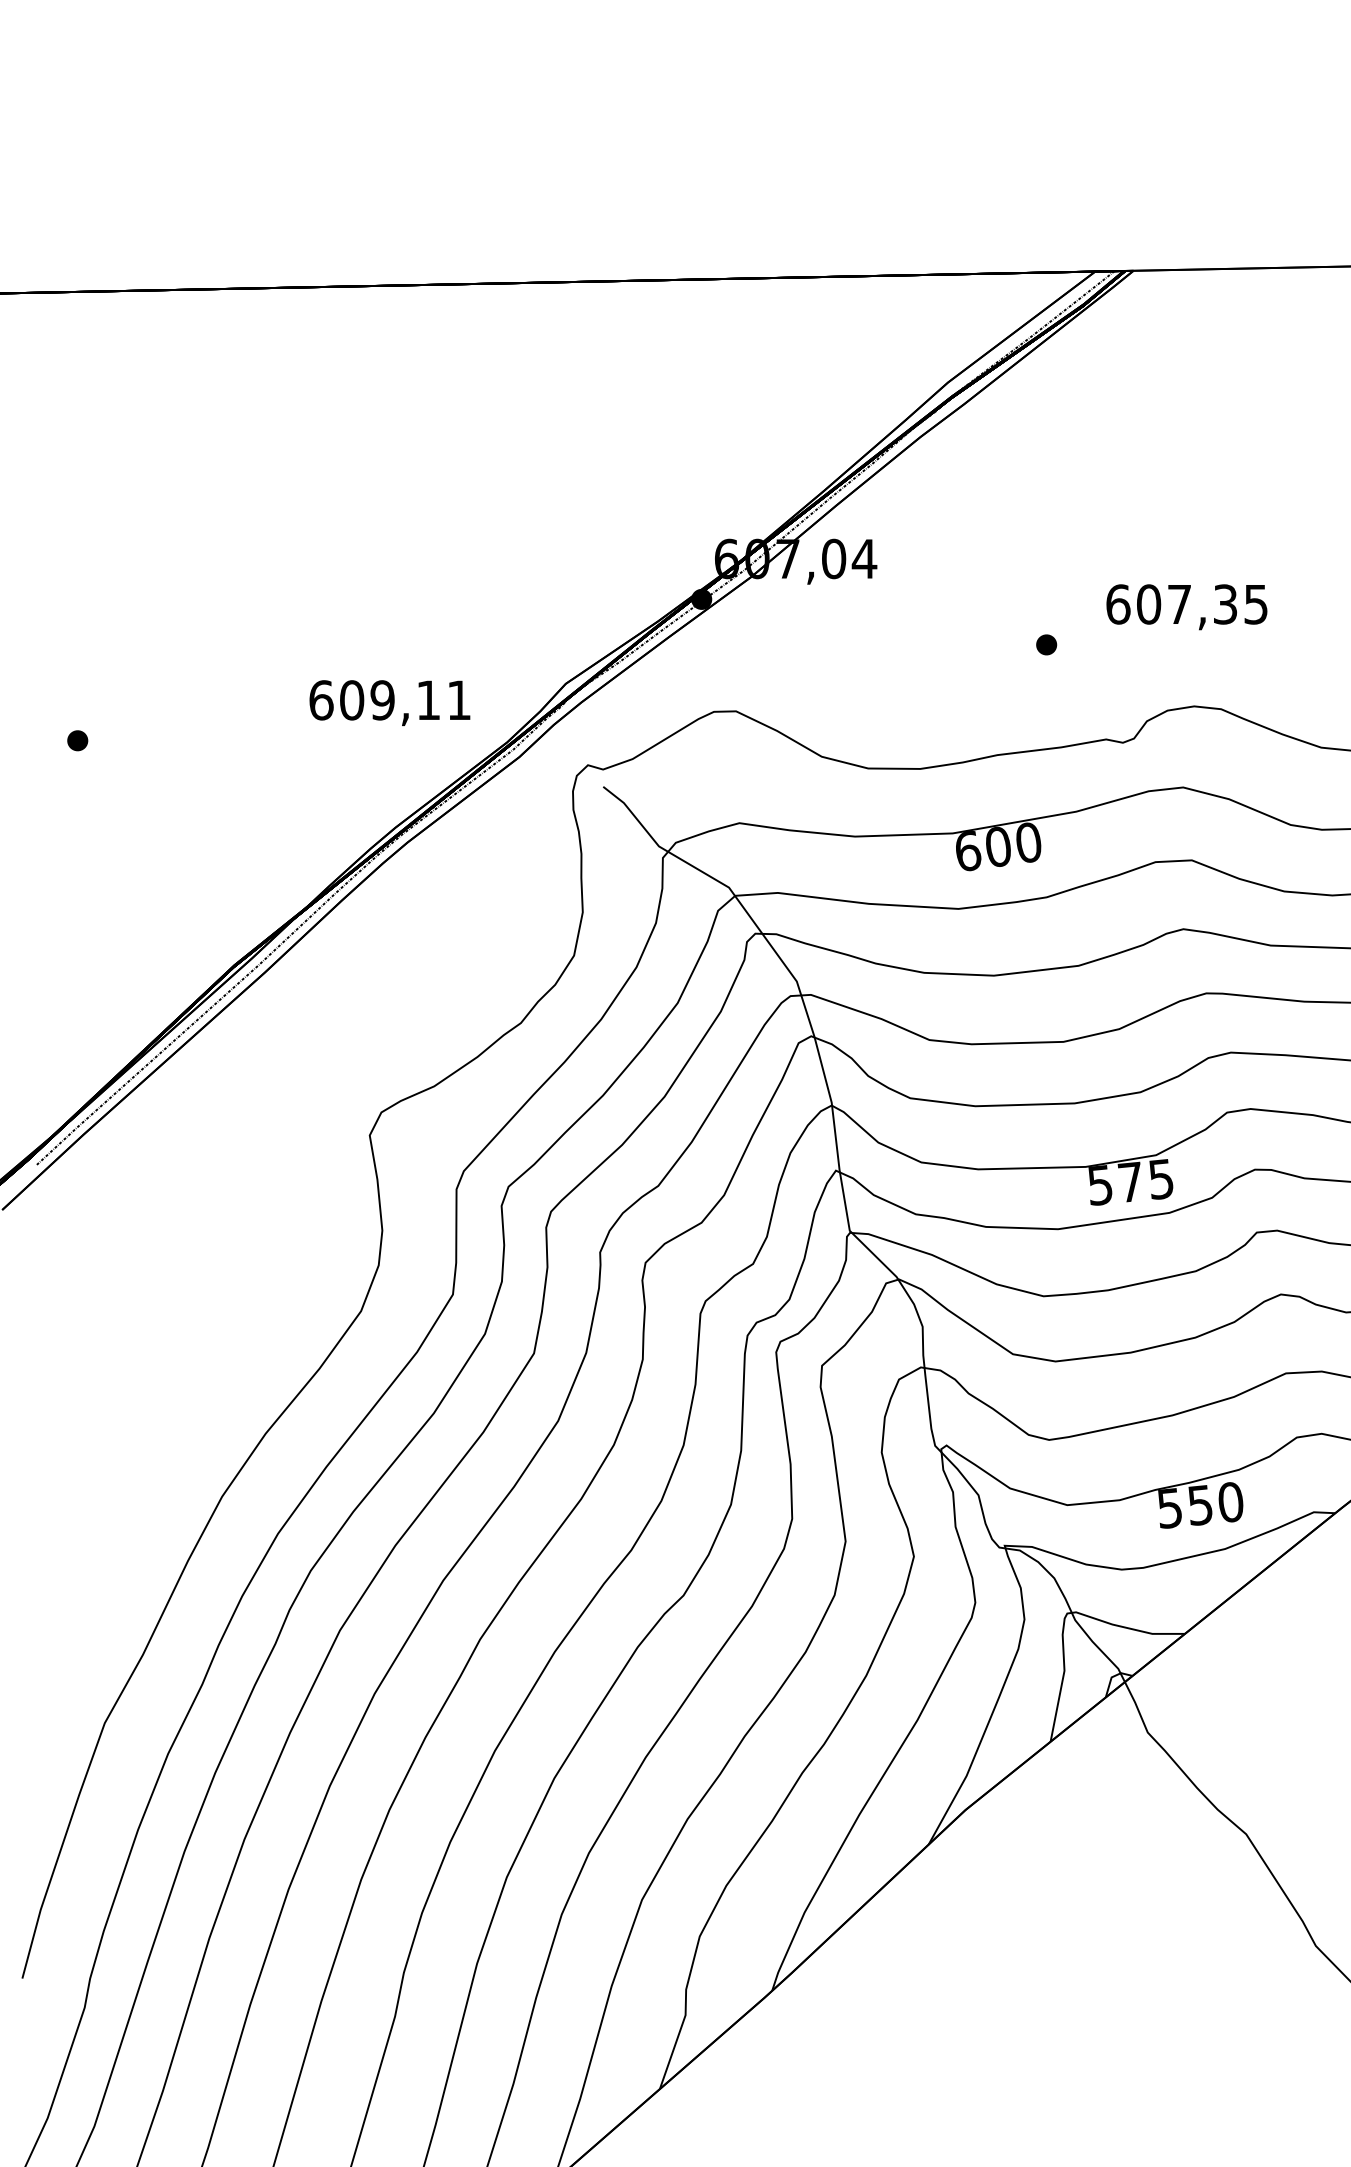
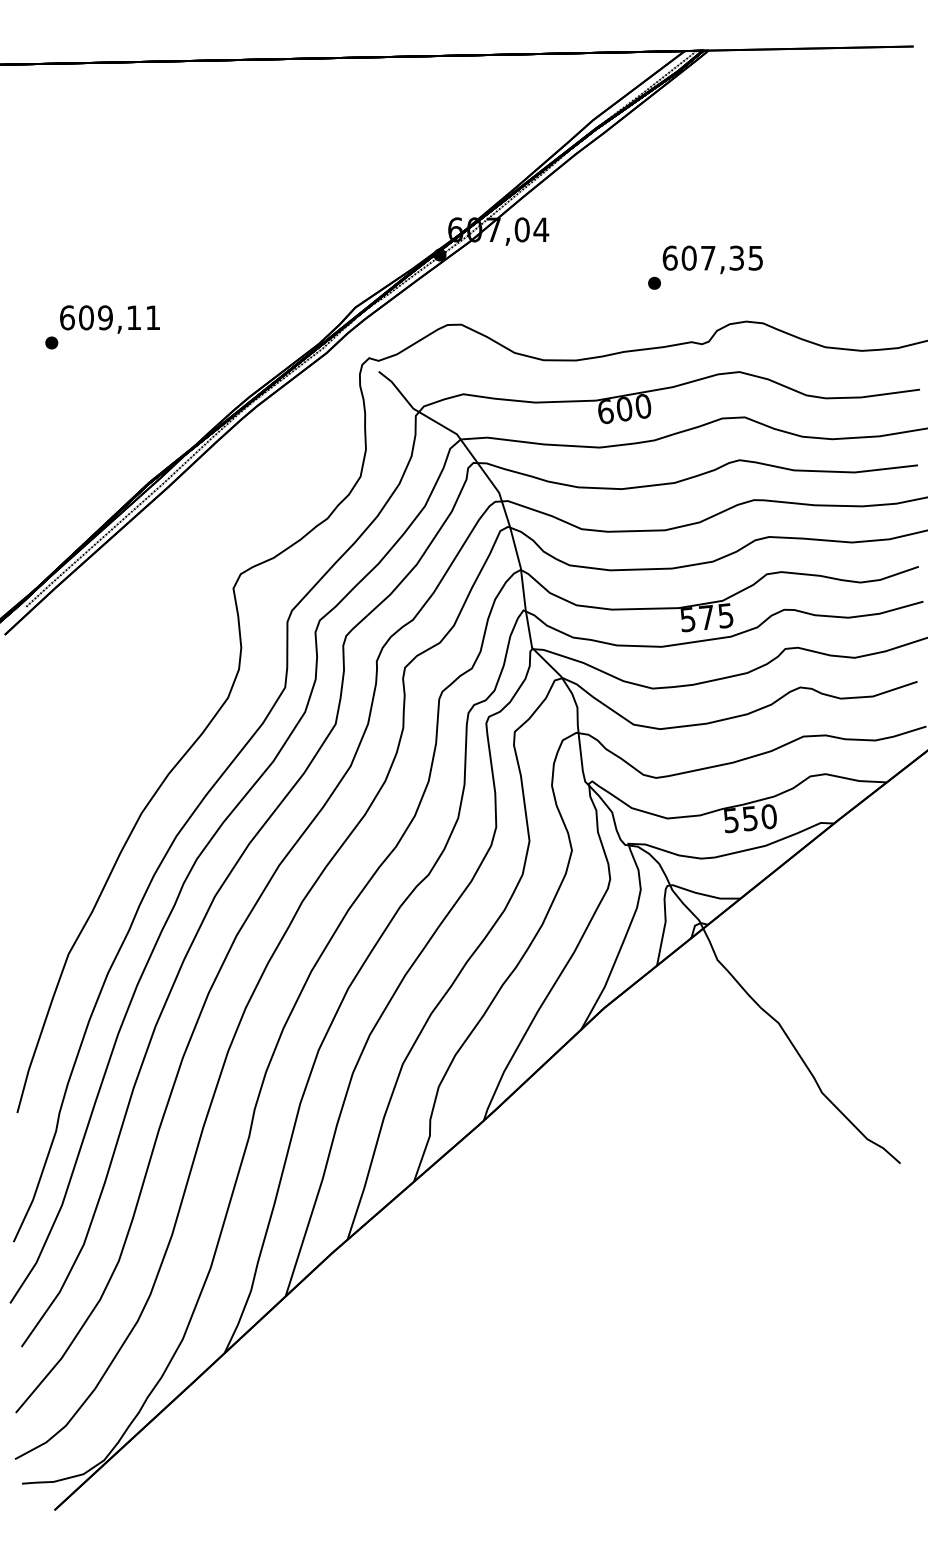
text: (1186, 606) -> (712, 259), moved
text: (389, 703) -> (109, 319), moved

